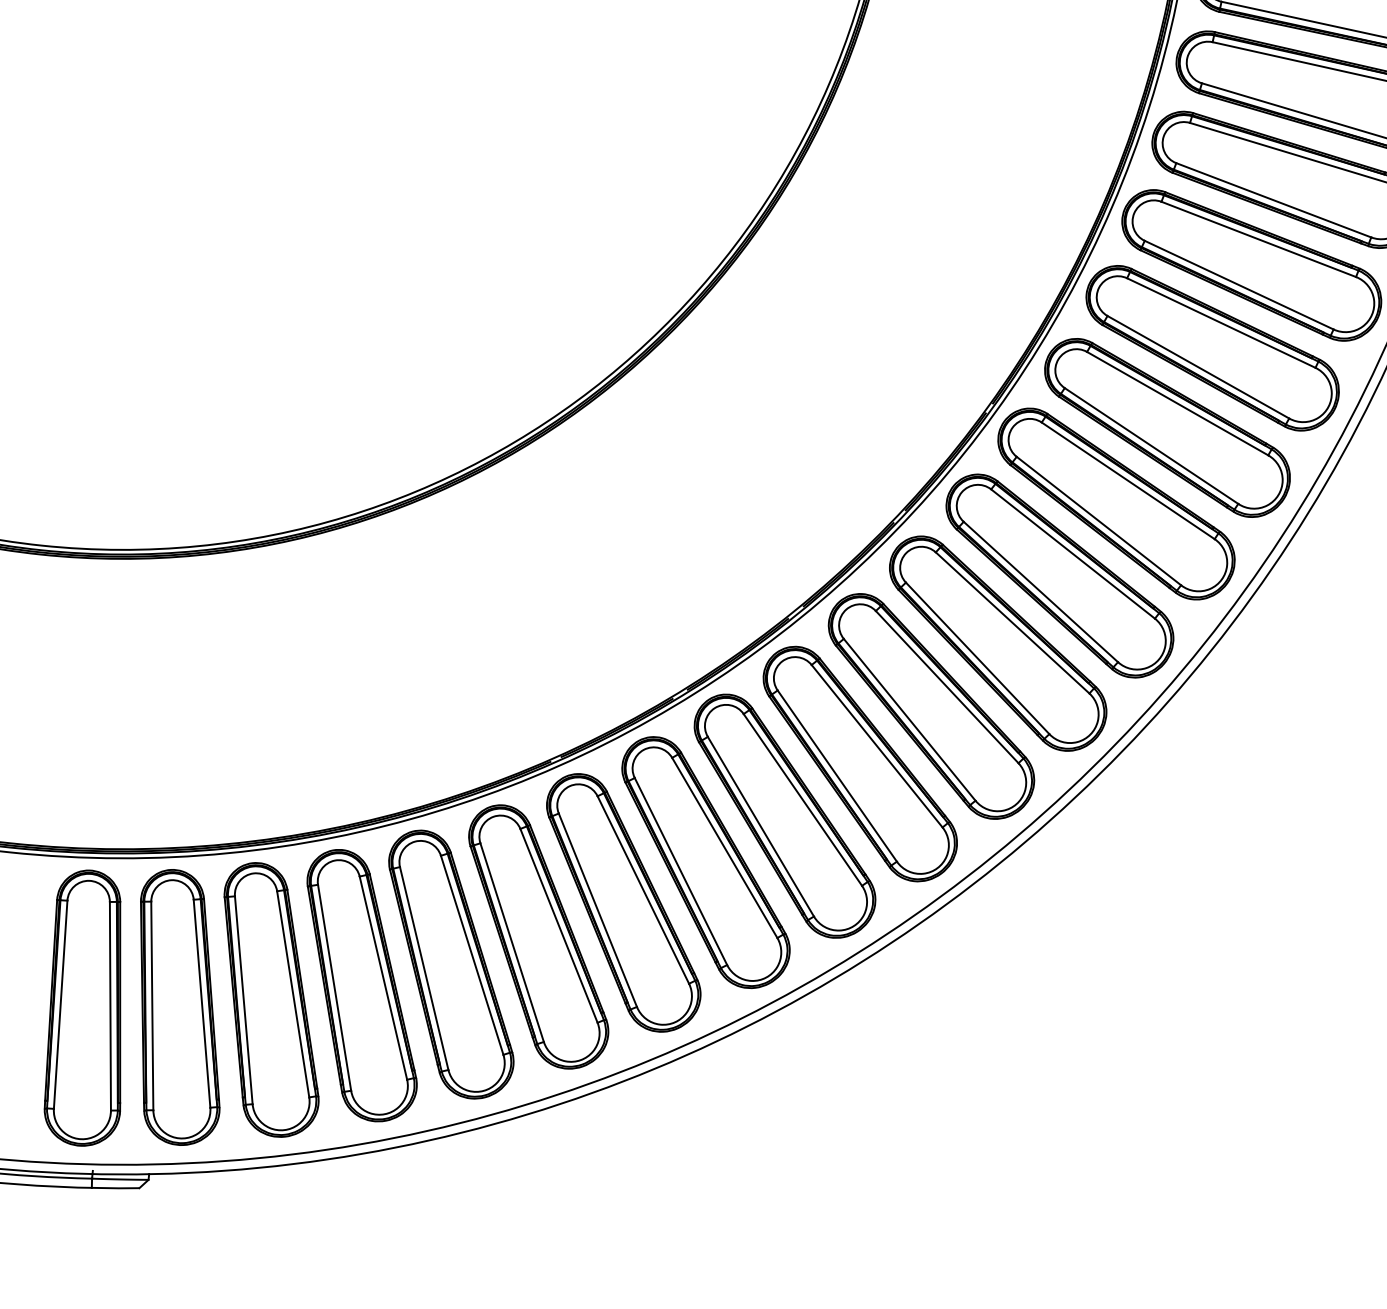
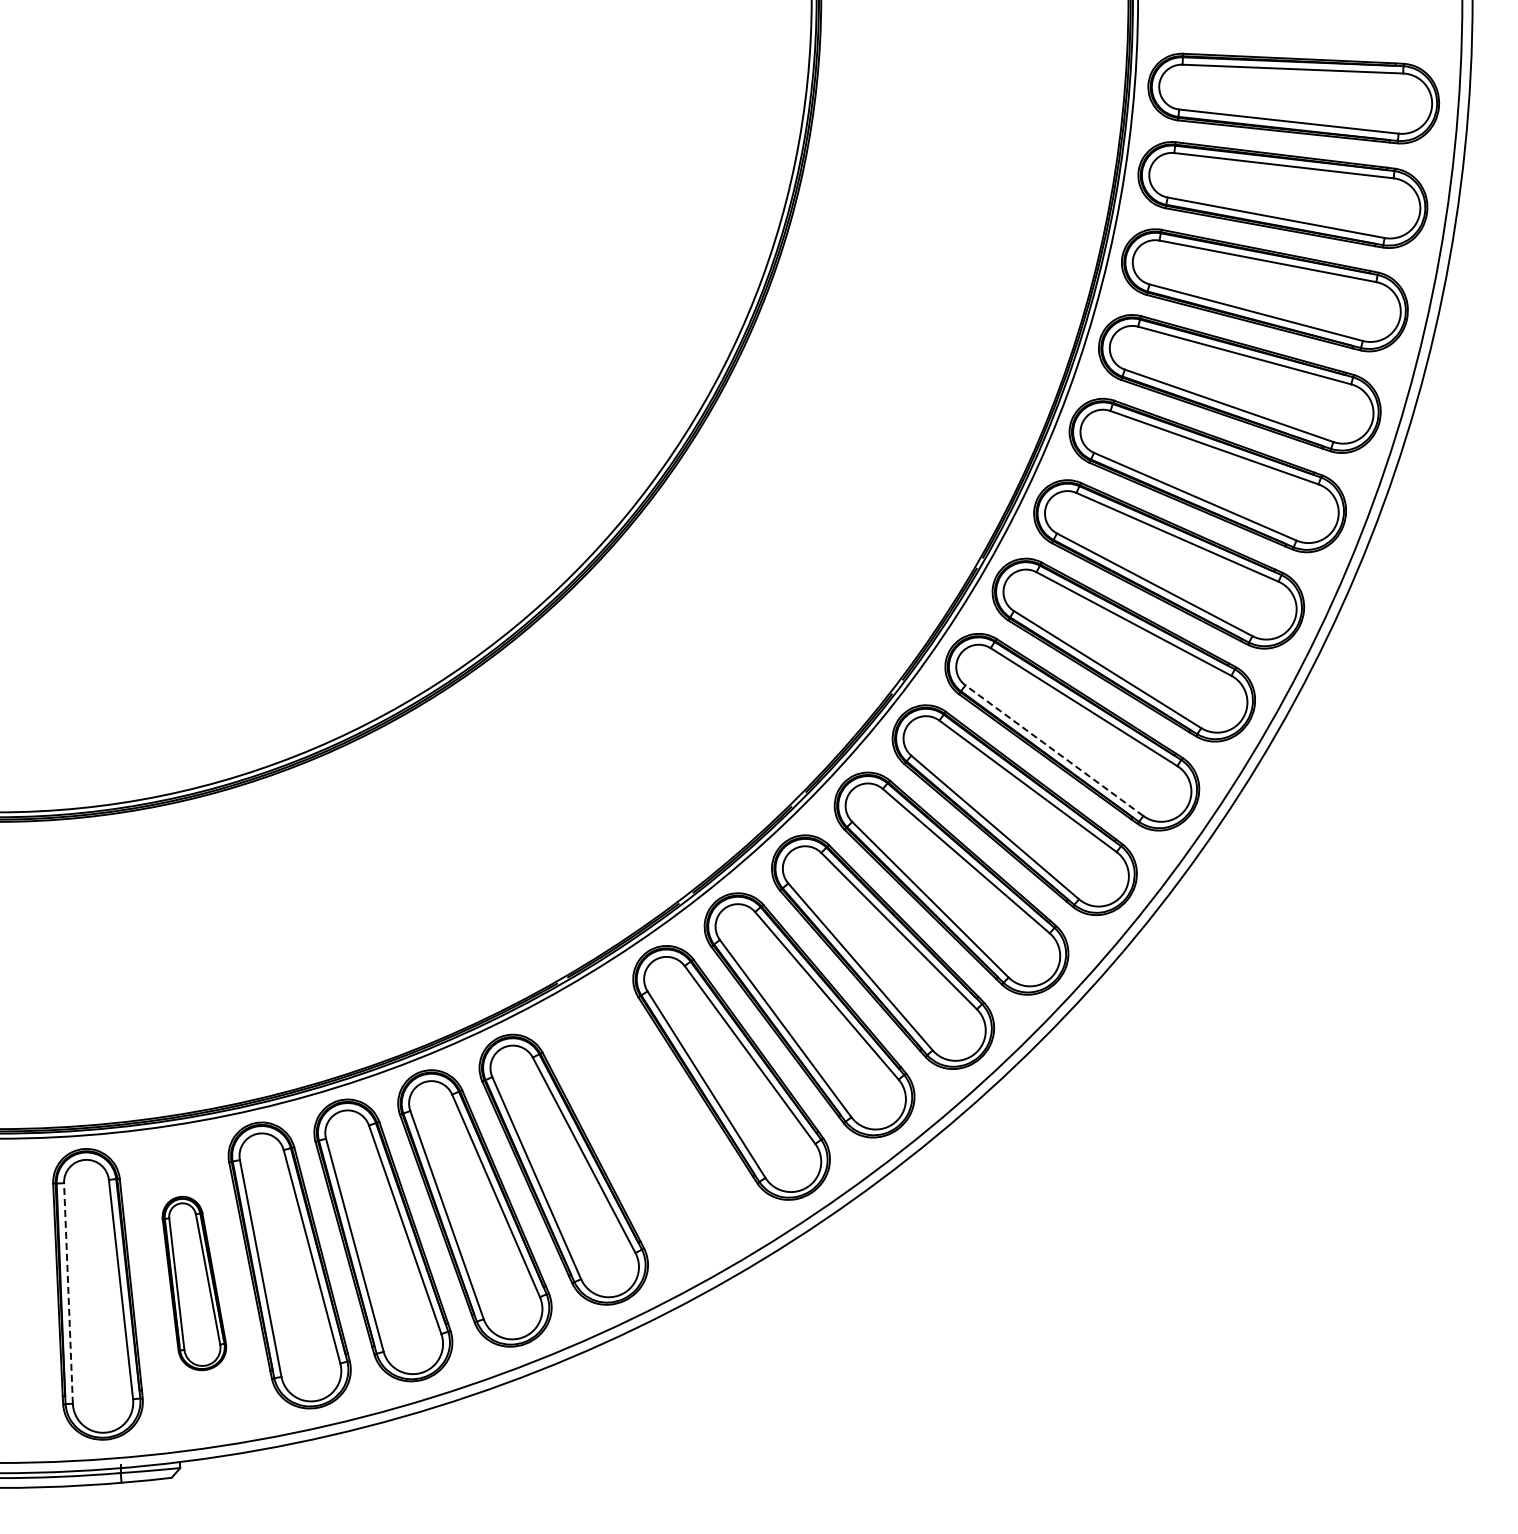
line: (1040, 591) -> (1053, 750), solid -> dashed
part: (623, 903) -> (649, 1124), removed
line: (60, 1004) -> (68, 1293), solid -> dashed
part: (180, 1007) -> (194, 1283), size x0.6

